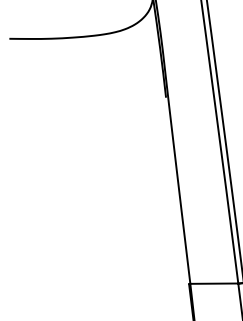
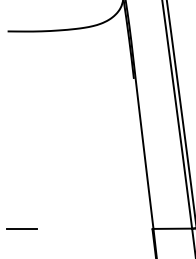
line: (26, 283) -> (21, 228), added

